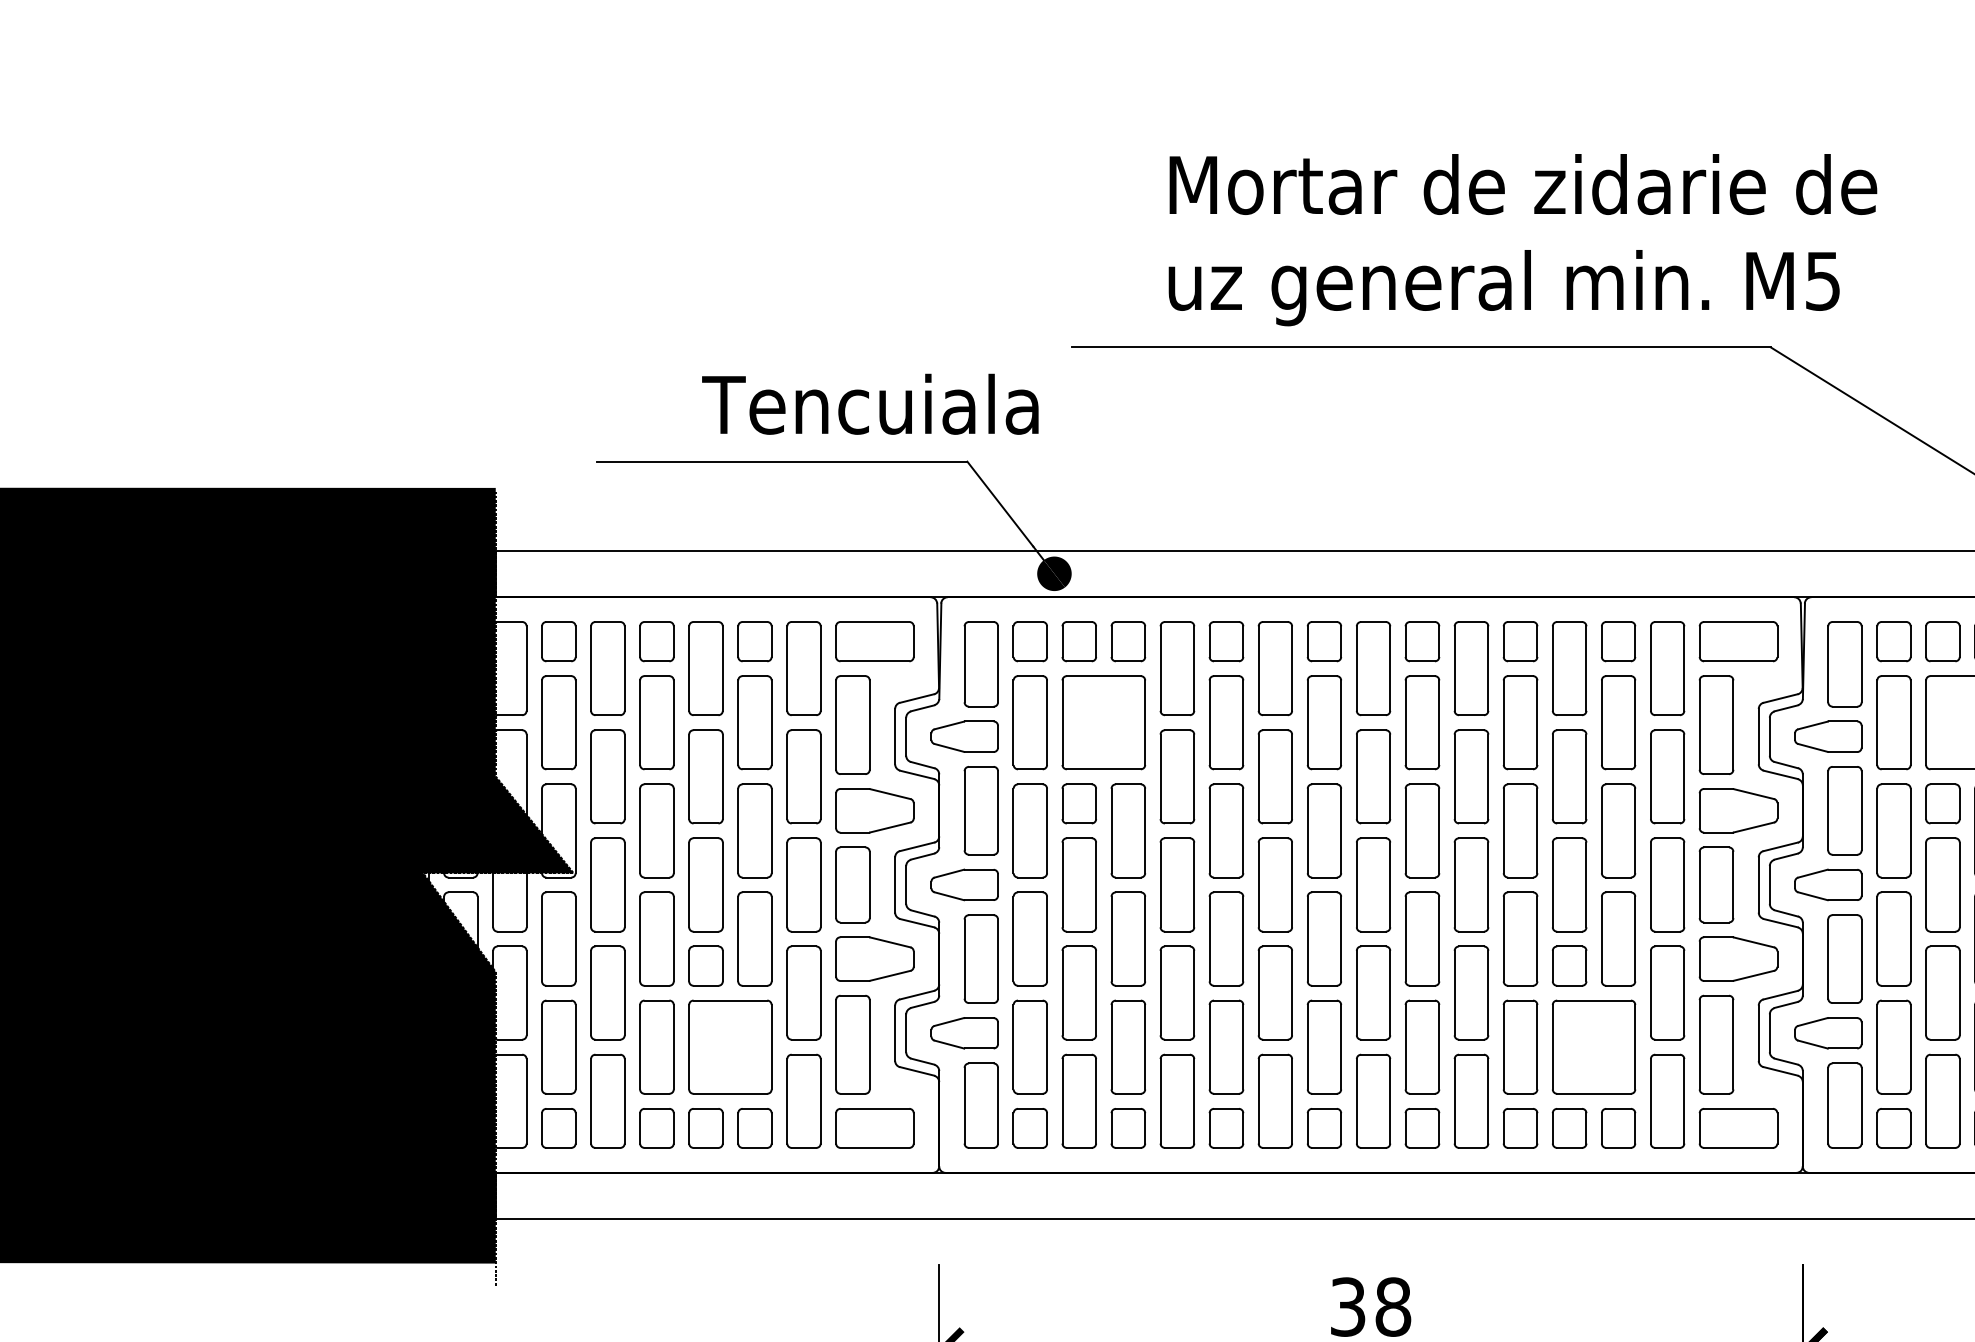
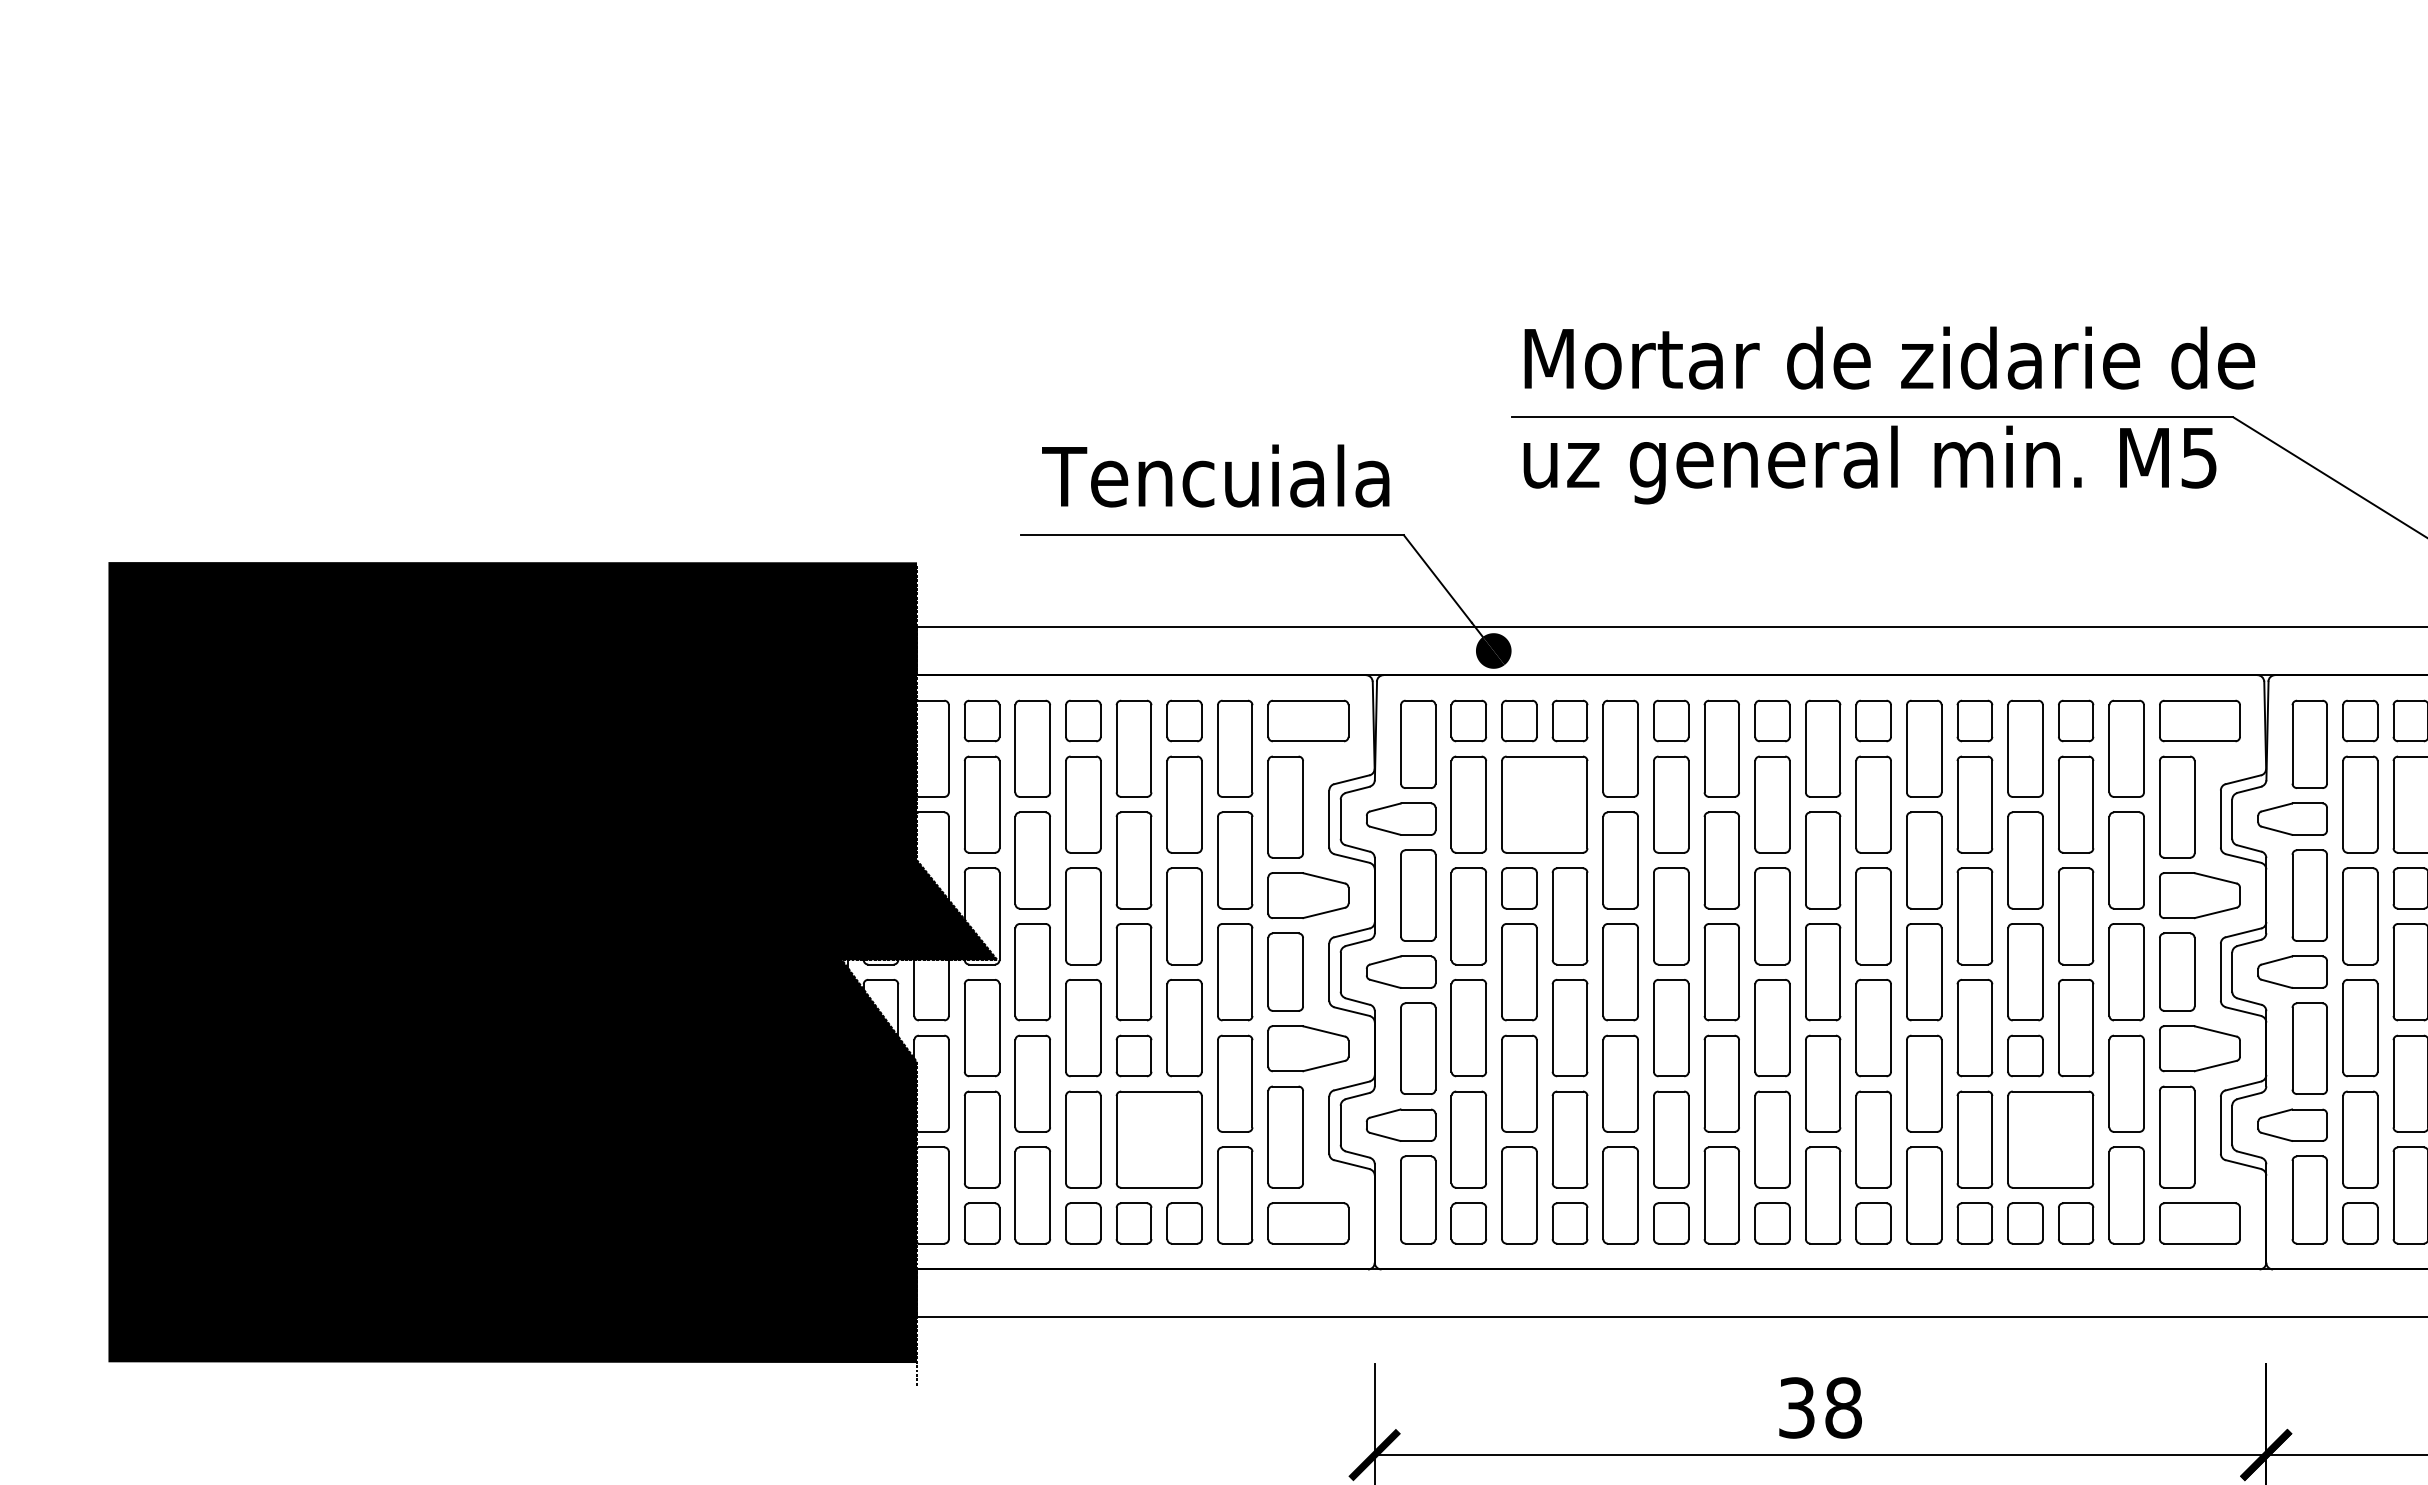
text: (1523, 240) -> (1889, 415), moved
text: (870, 403) -> (1215, 475), moved

